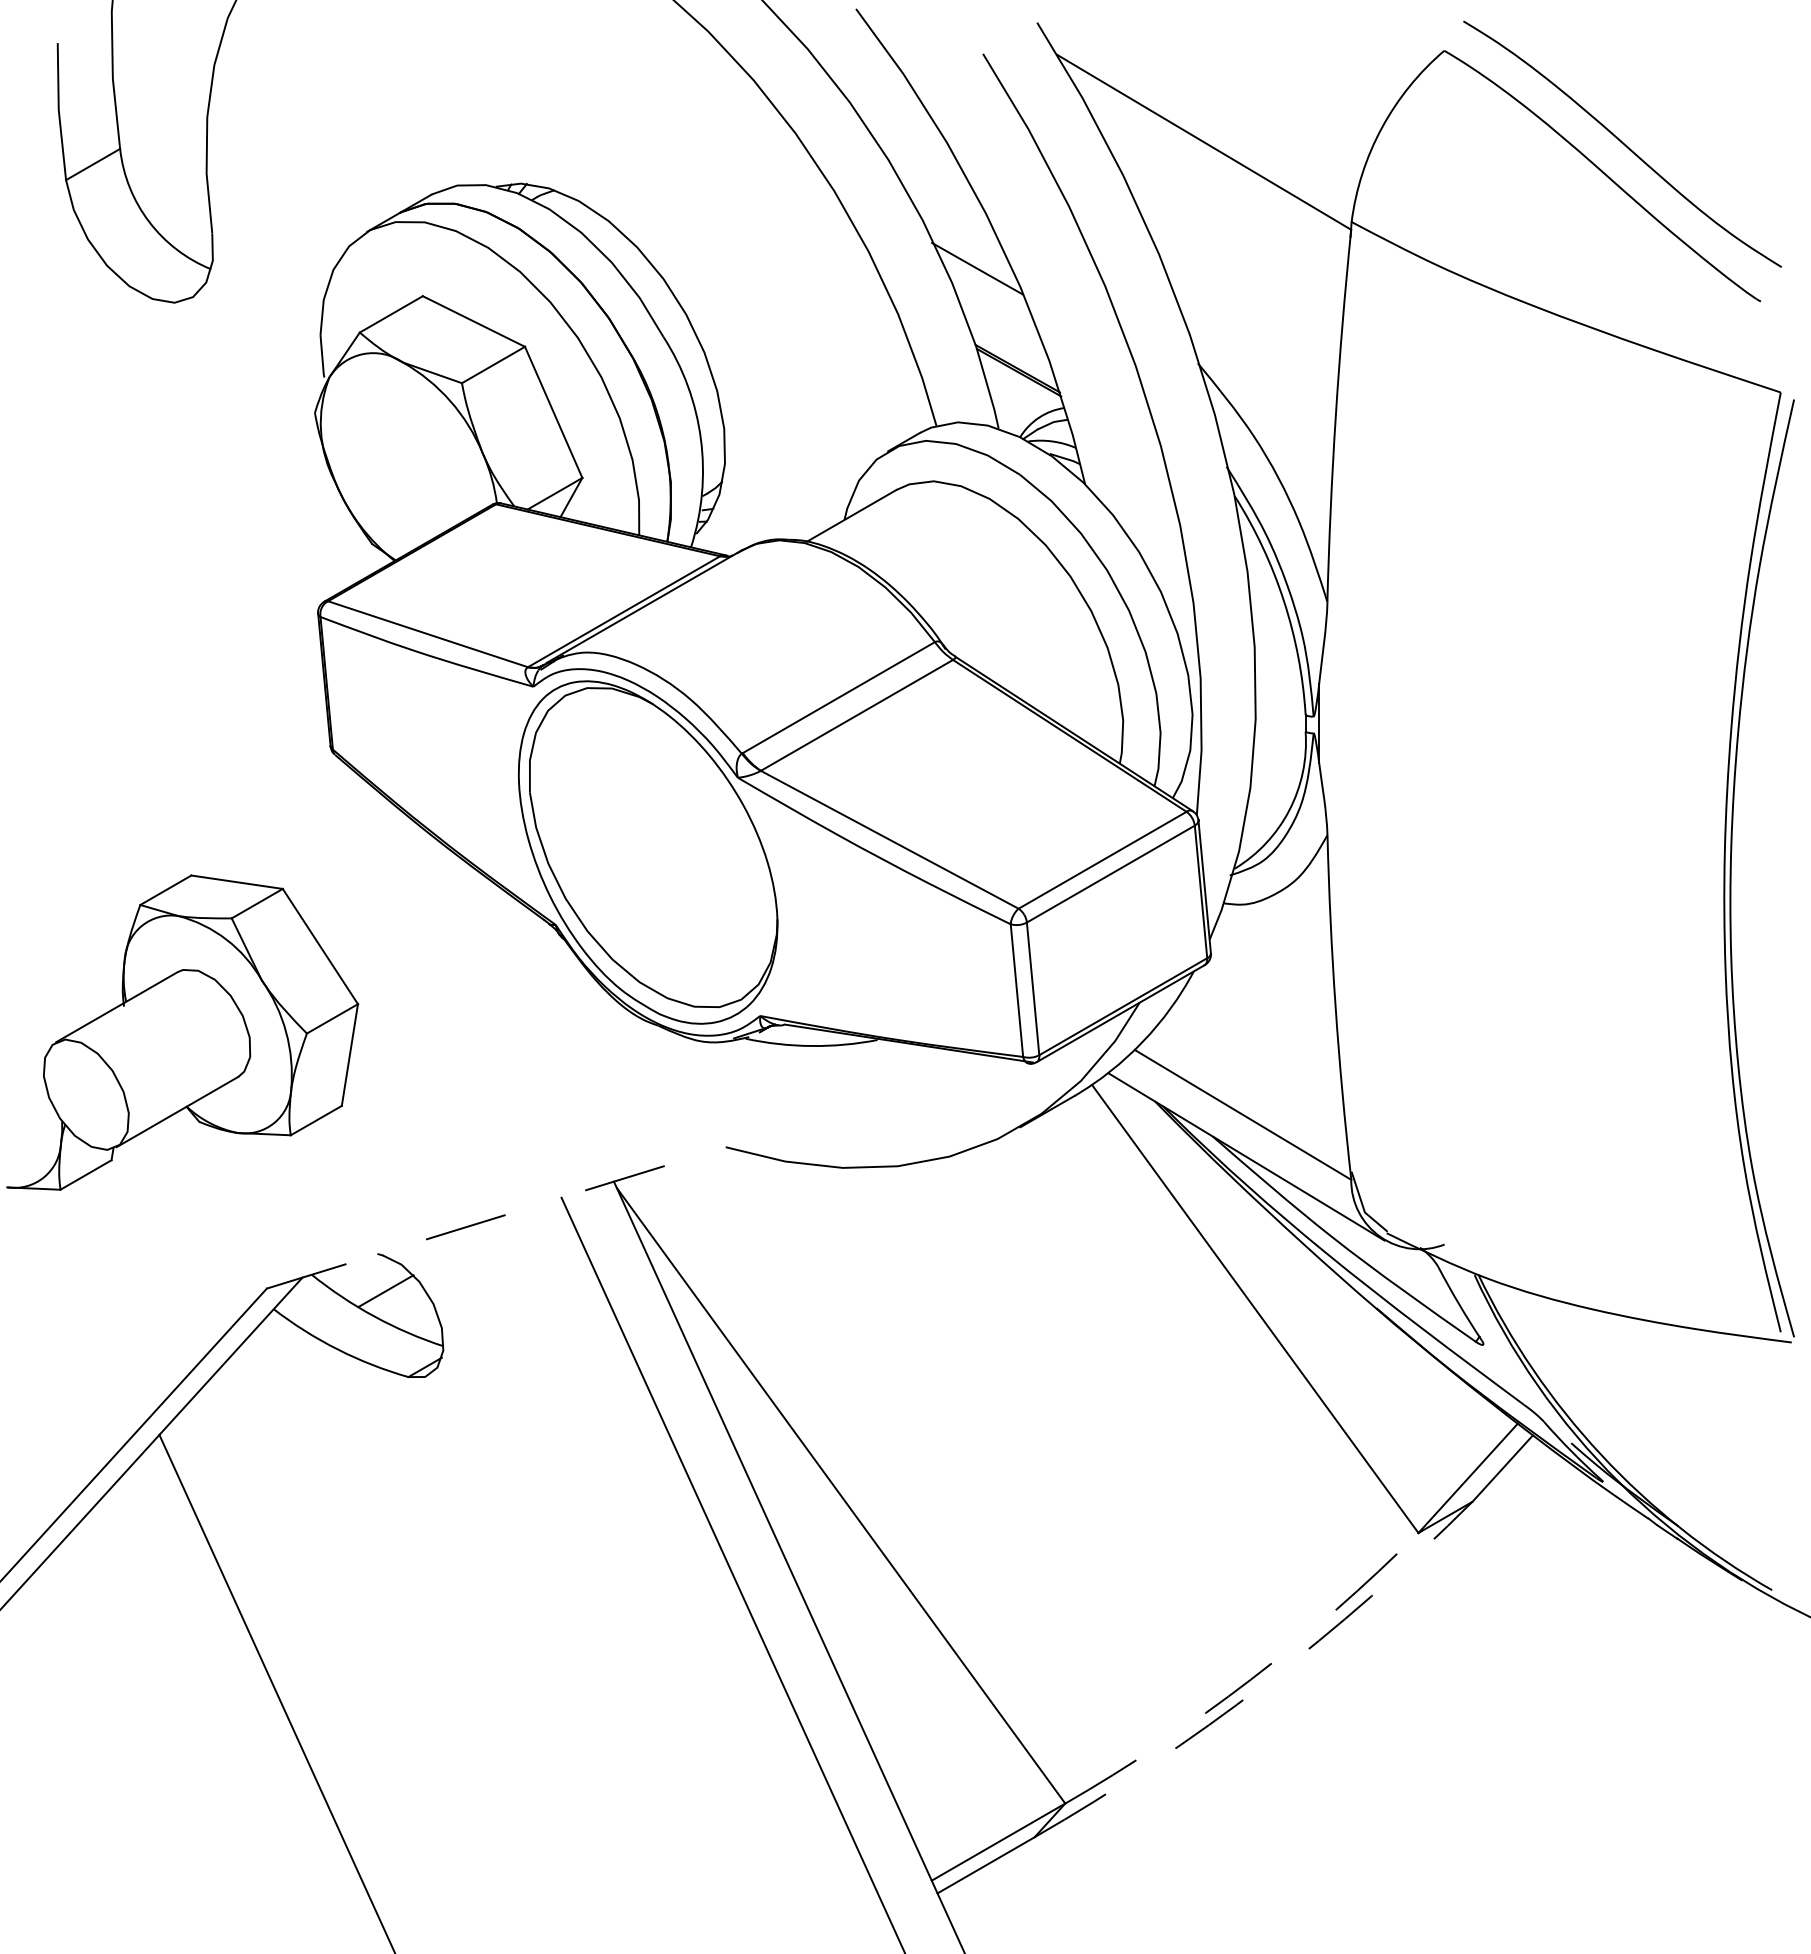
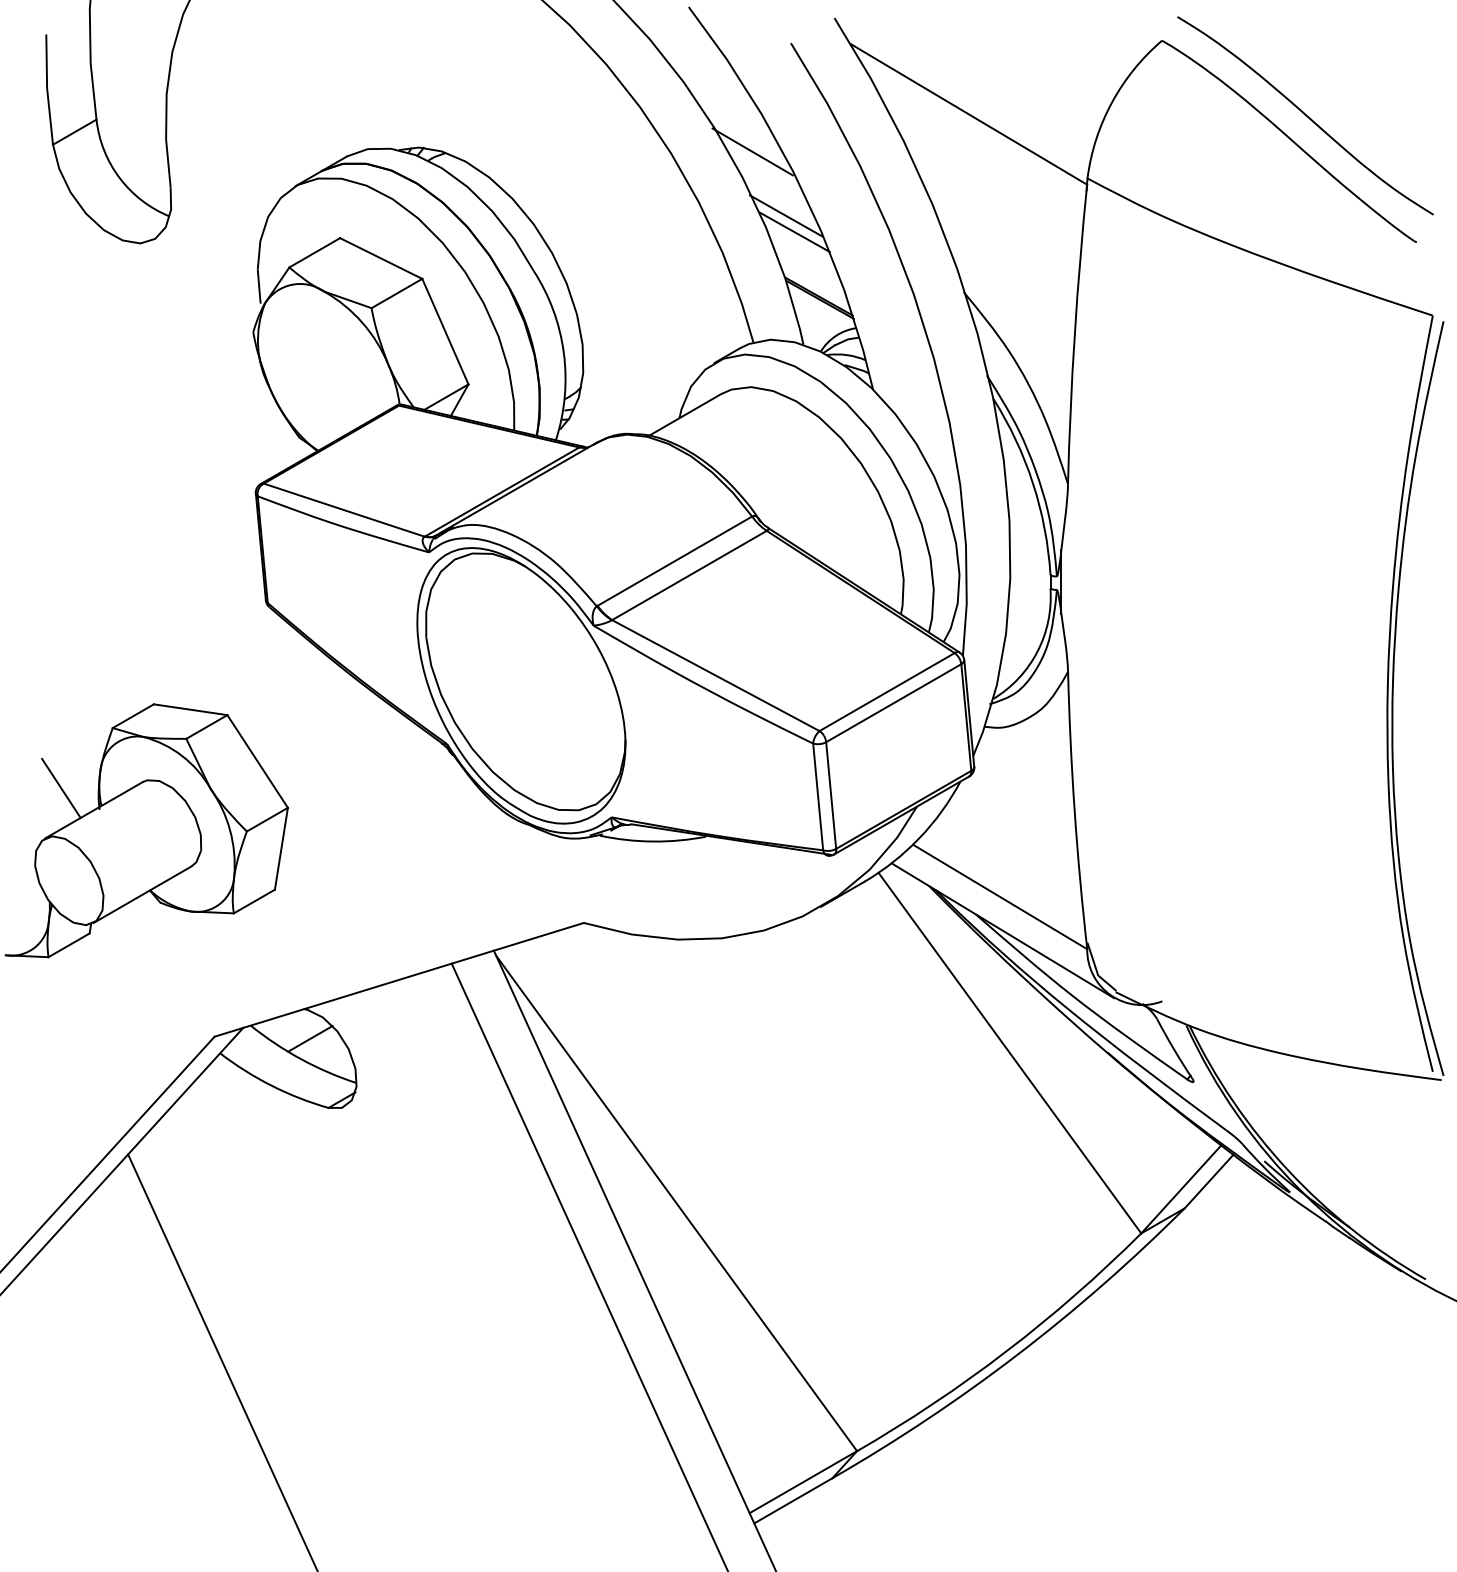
line: (935, 188) -> (752, 151), added
line: (987, 288) -> (794, 231), added
line: (76, 979) -> (61, 788), added
line: (496, 1217) -> (399, 979), dashed -> solid
arc: (1250, 1679) -> (1006, 1351), dashed -> solid
arc: (1264, 1683) -> (1017, 1354), dashed -> solid

